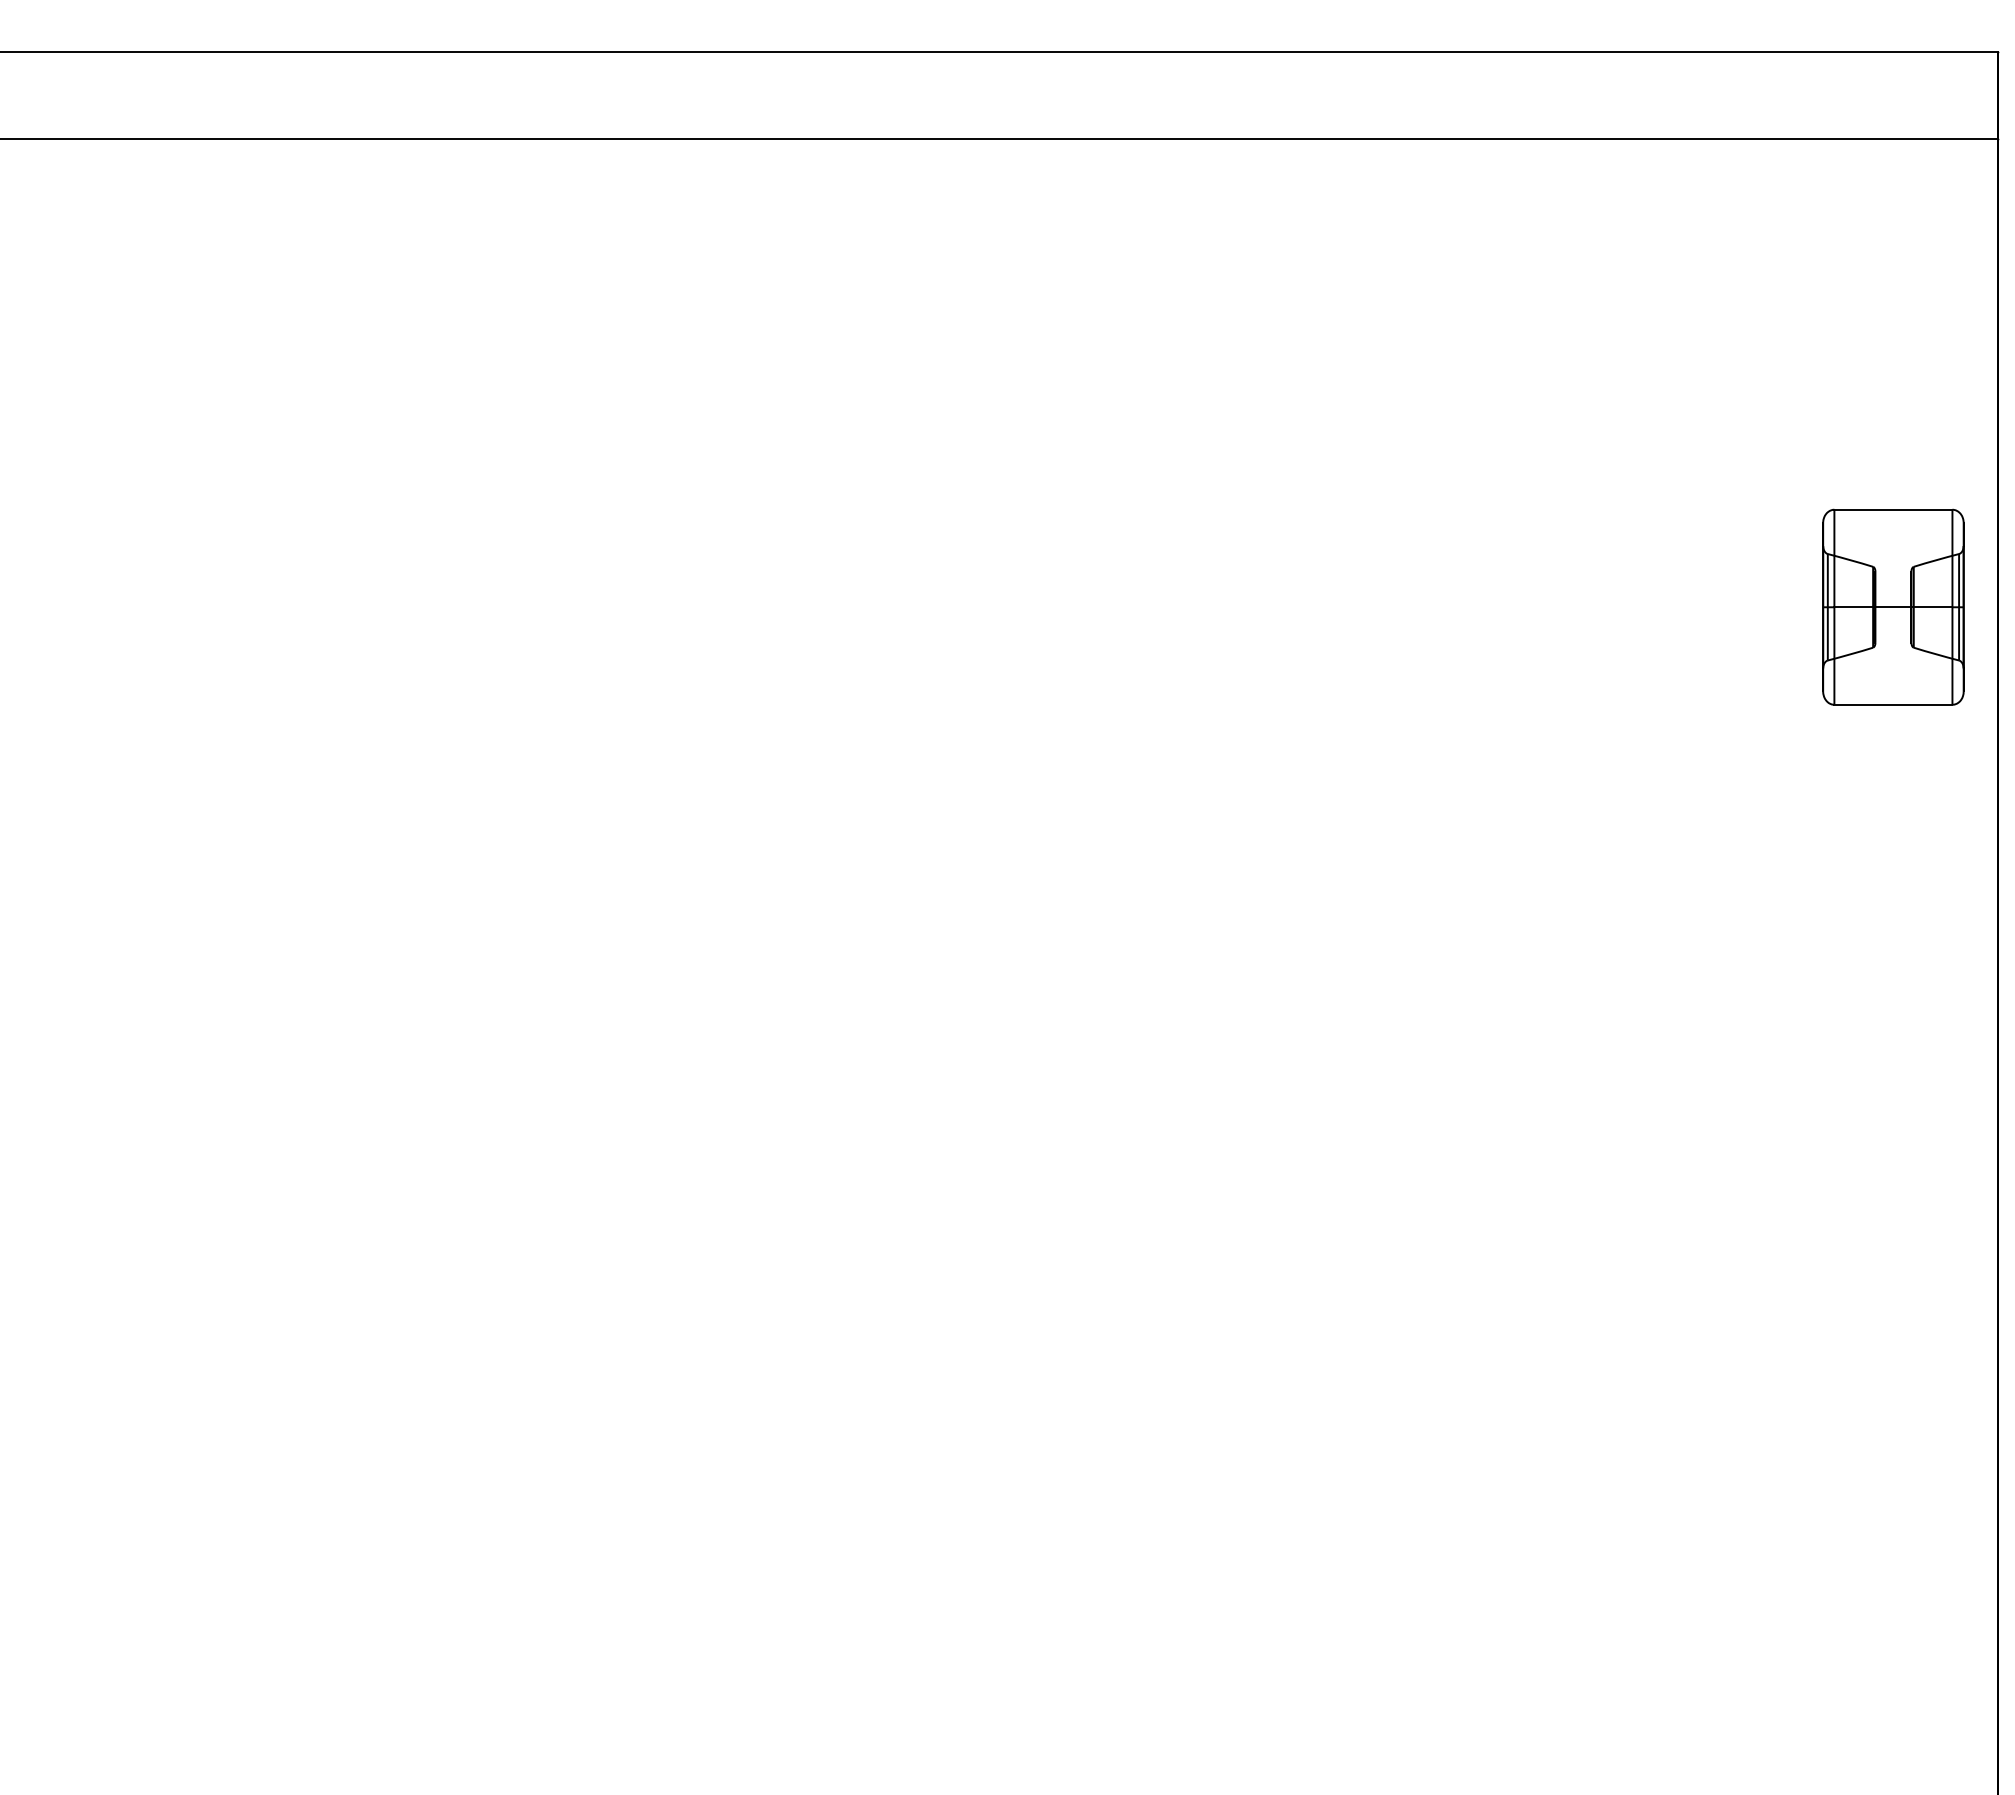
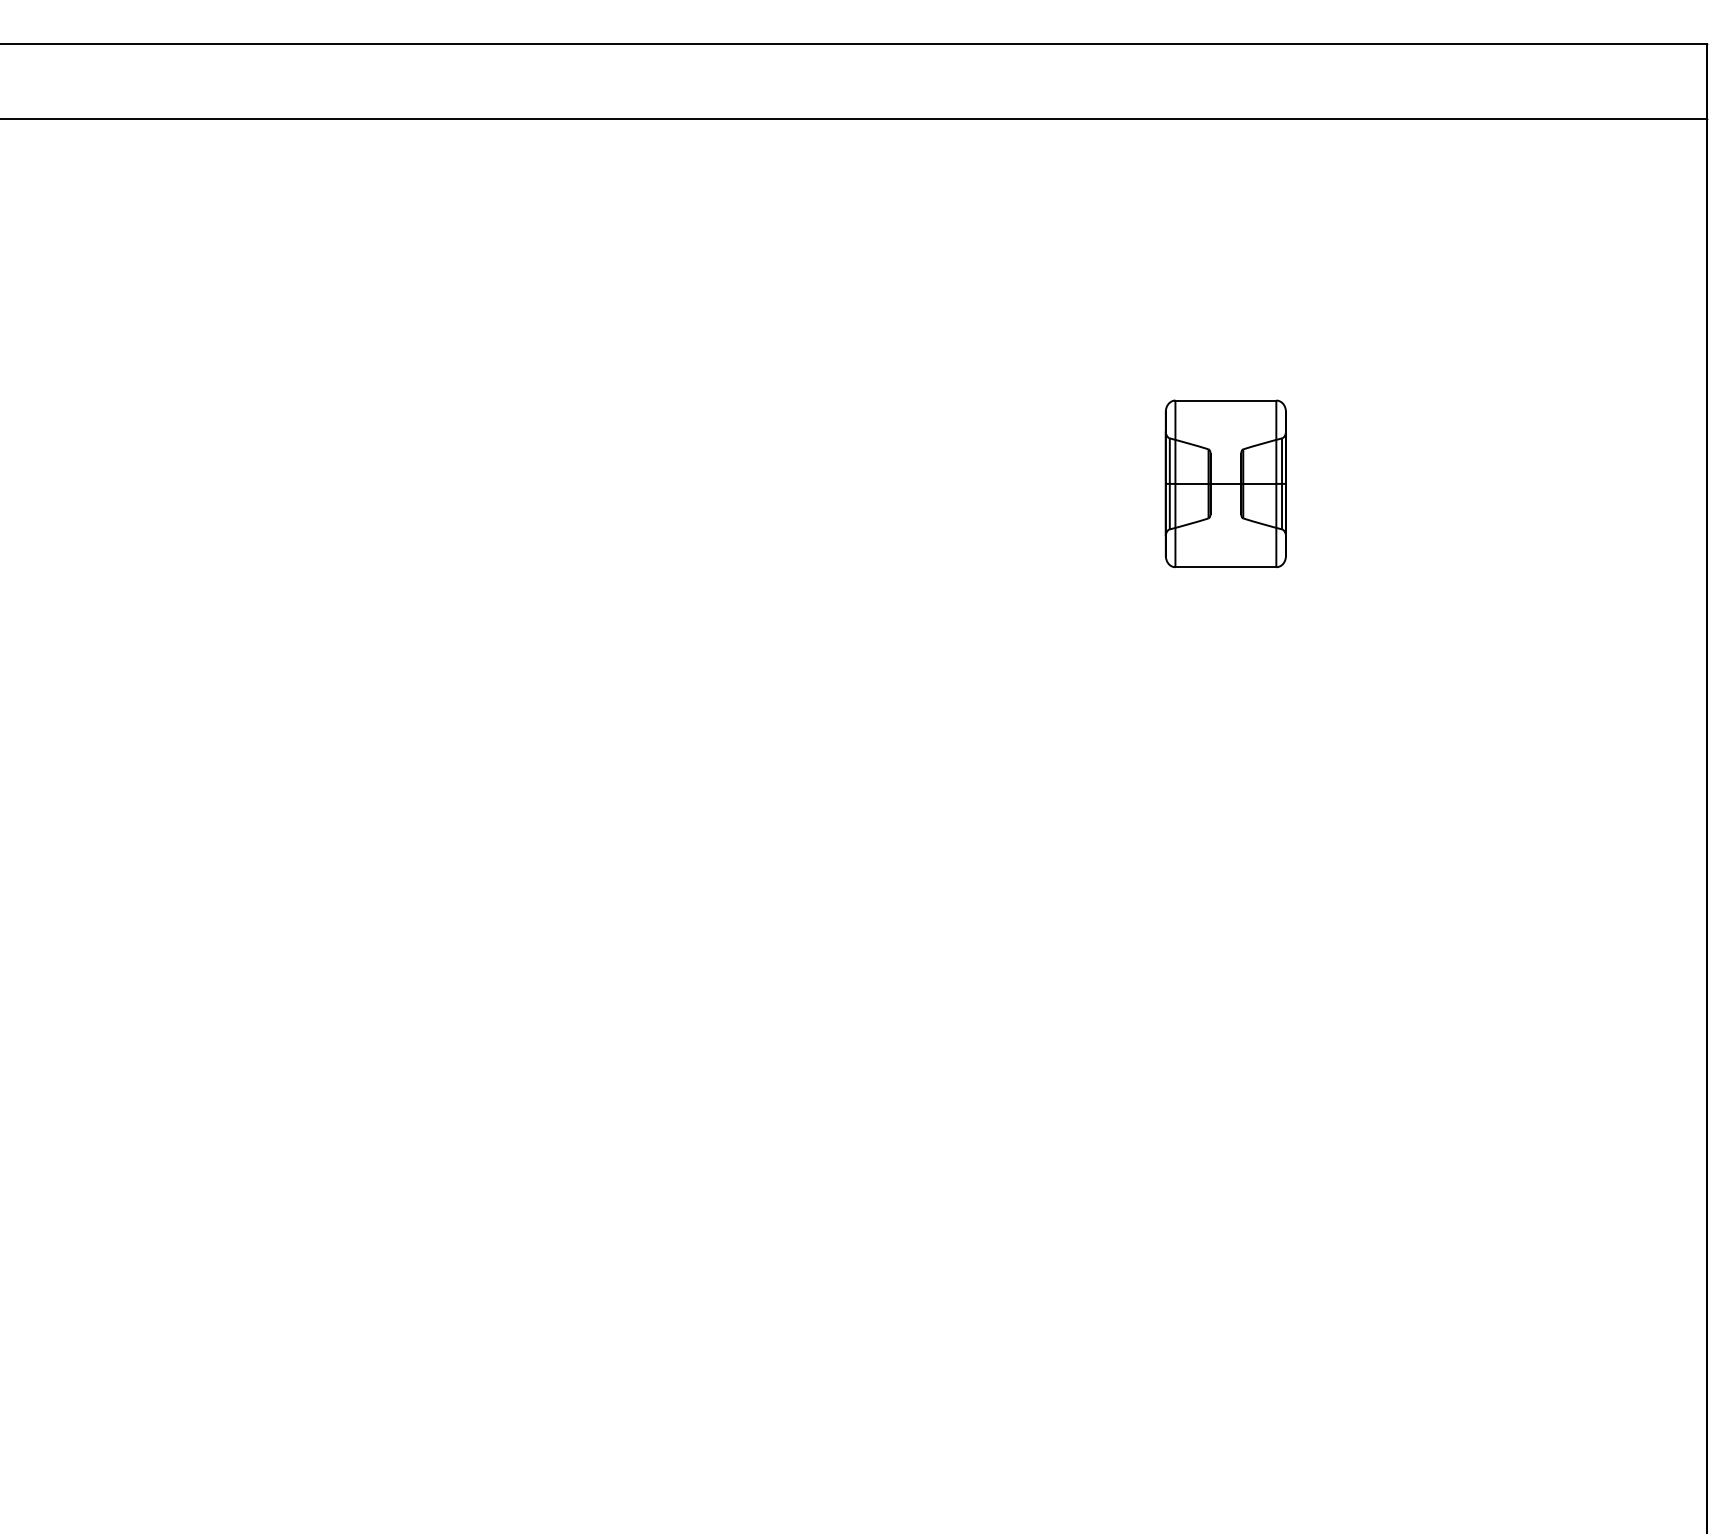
part: (1893, 606) -> (1225, 483), moved

